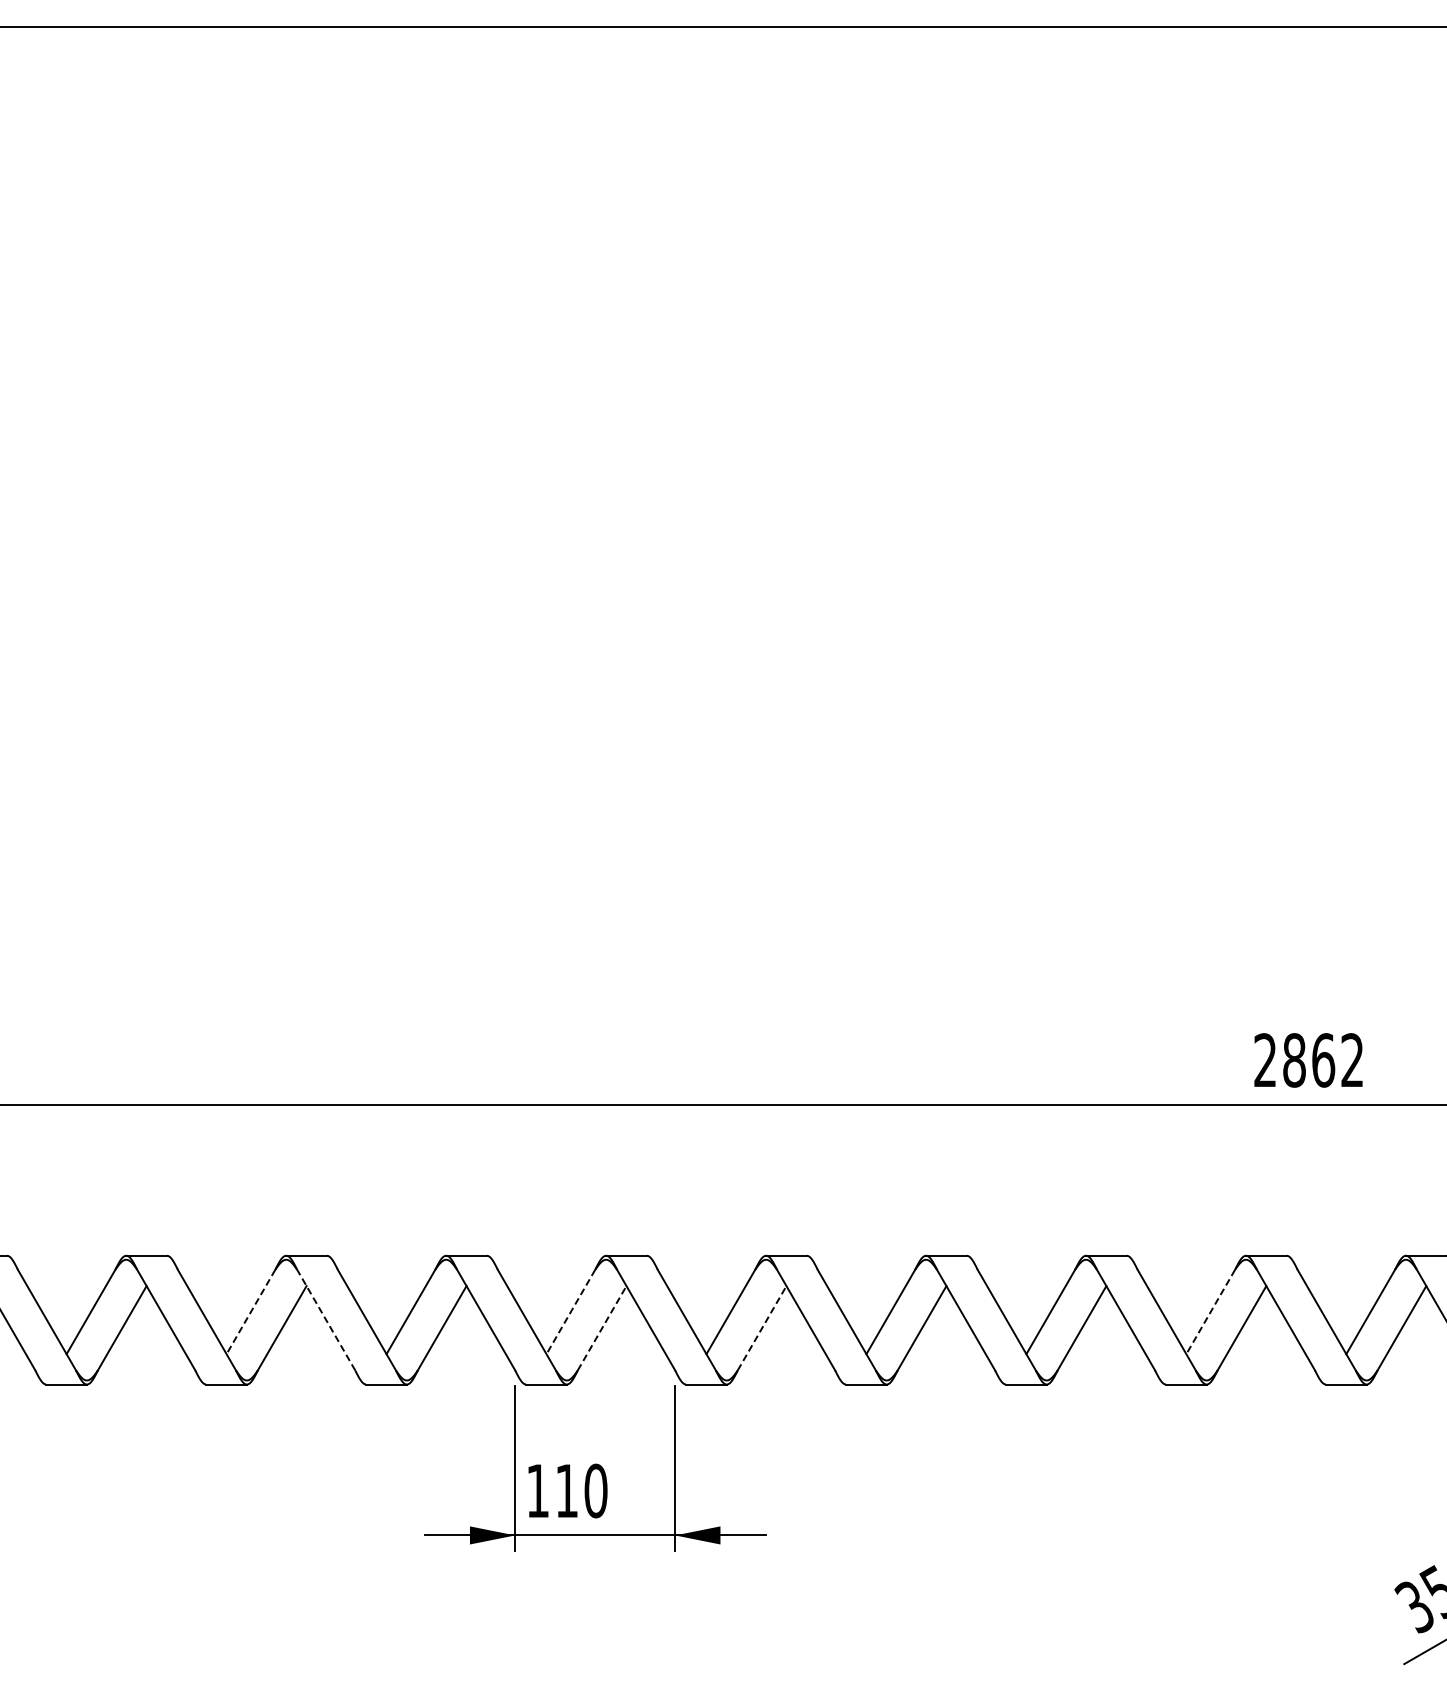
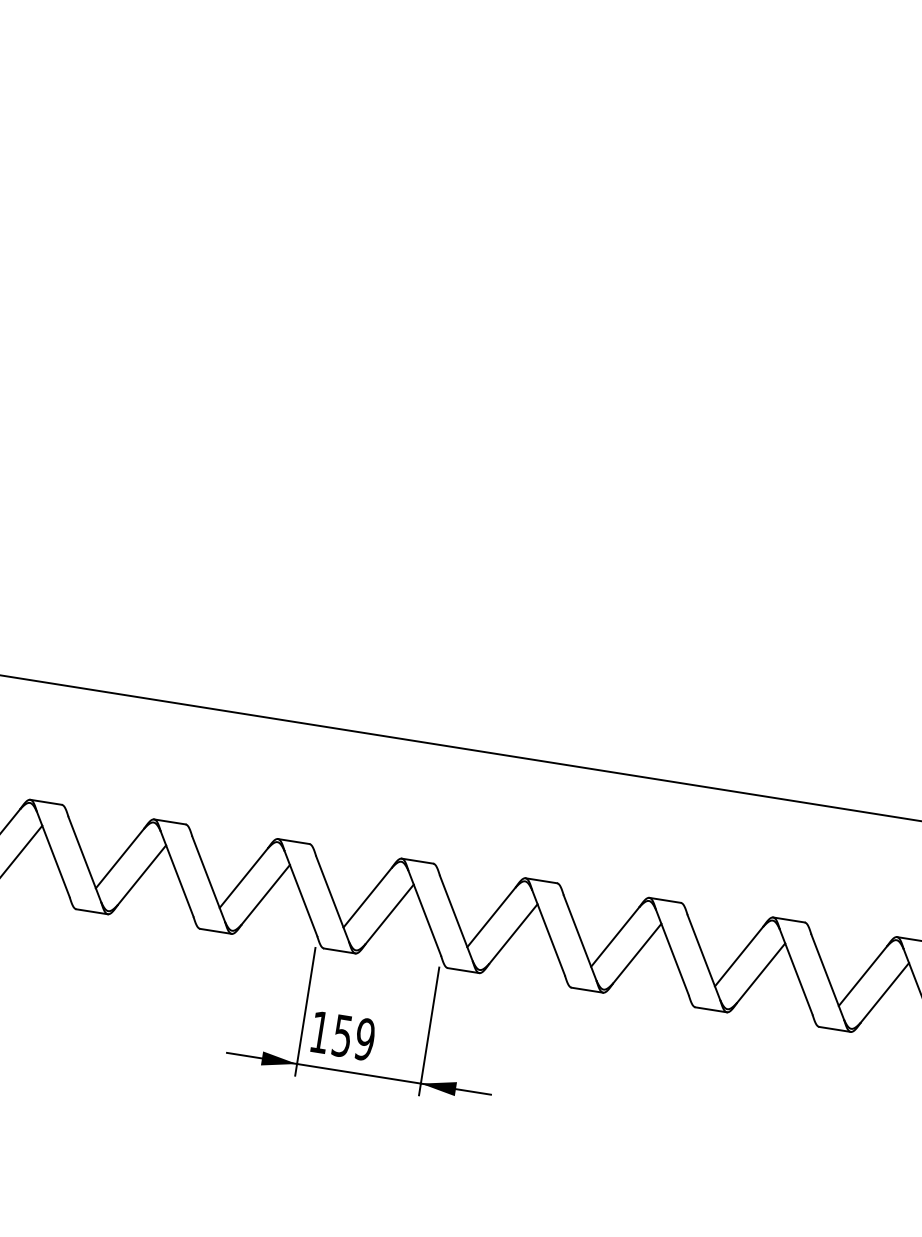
line: (250, 1312) -> (119, 858), dashed -> solid
line: (570, 1312) -> (367, 898), dashed -> solid
line: (1210, 1312) -> (862, 976), dashed -> solid
line: (325, 1319) -> (176, 873), dashed -> solid
line: (602, 1328) -> (389, 914), dashed -> solid
line: (762, 1328) -> (513, 934), dashed -> solid
text: (581, 1490) -> (353, 1037), 110 -> 159

